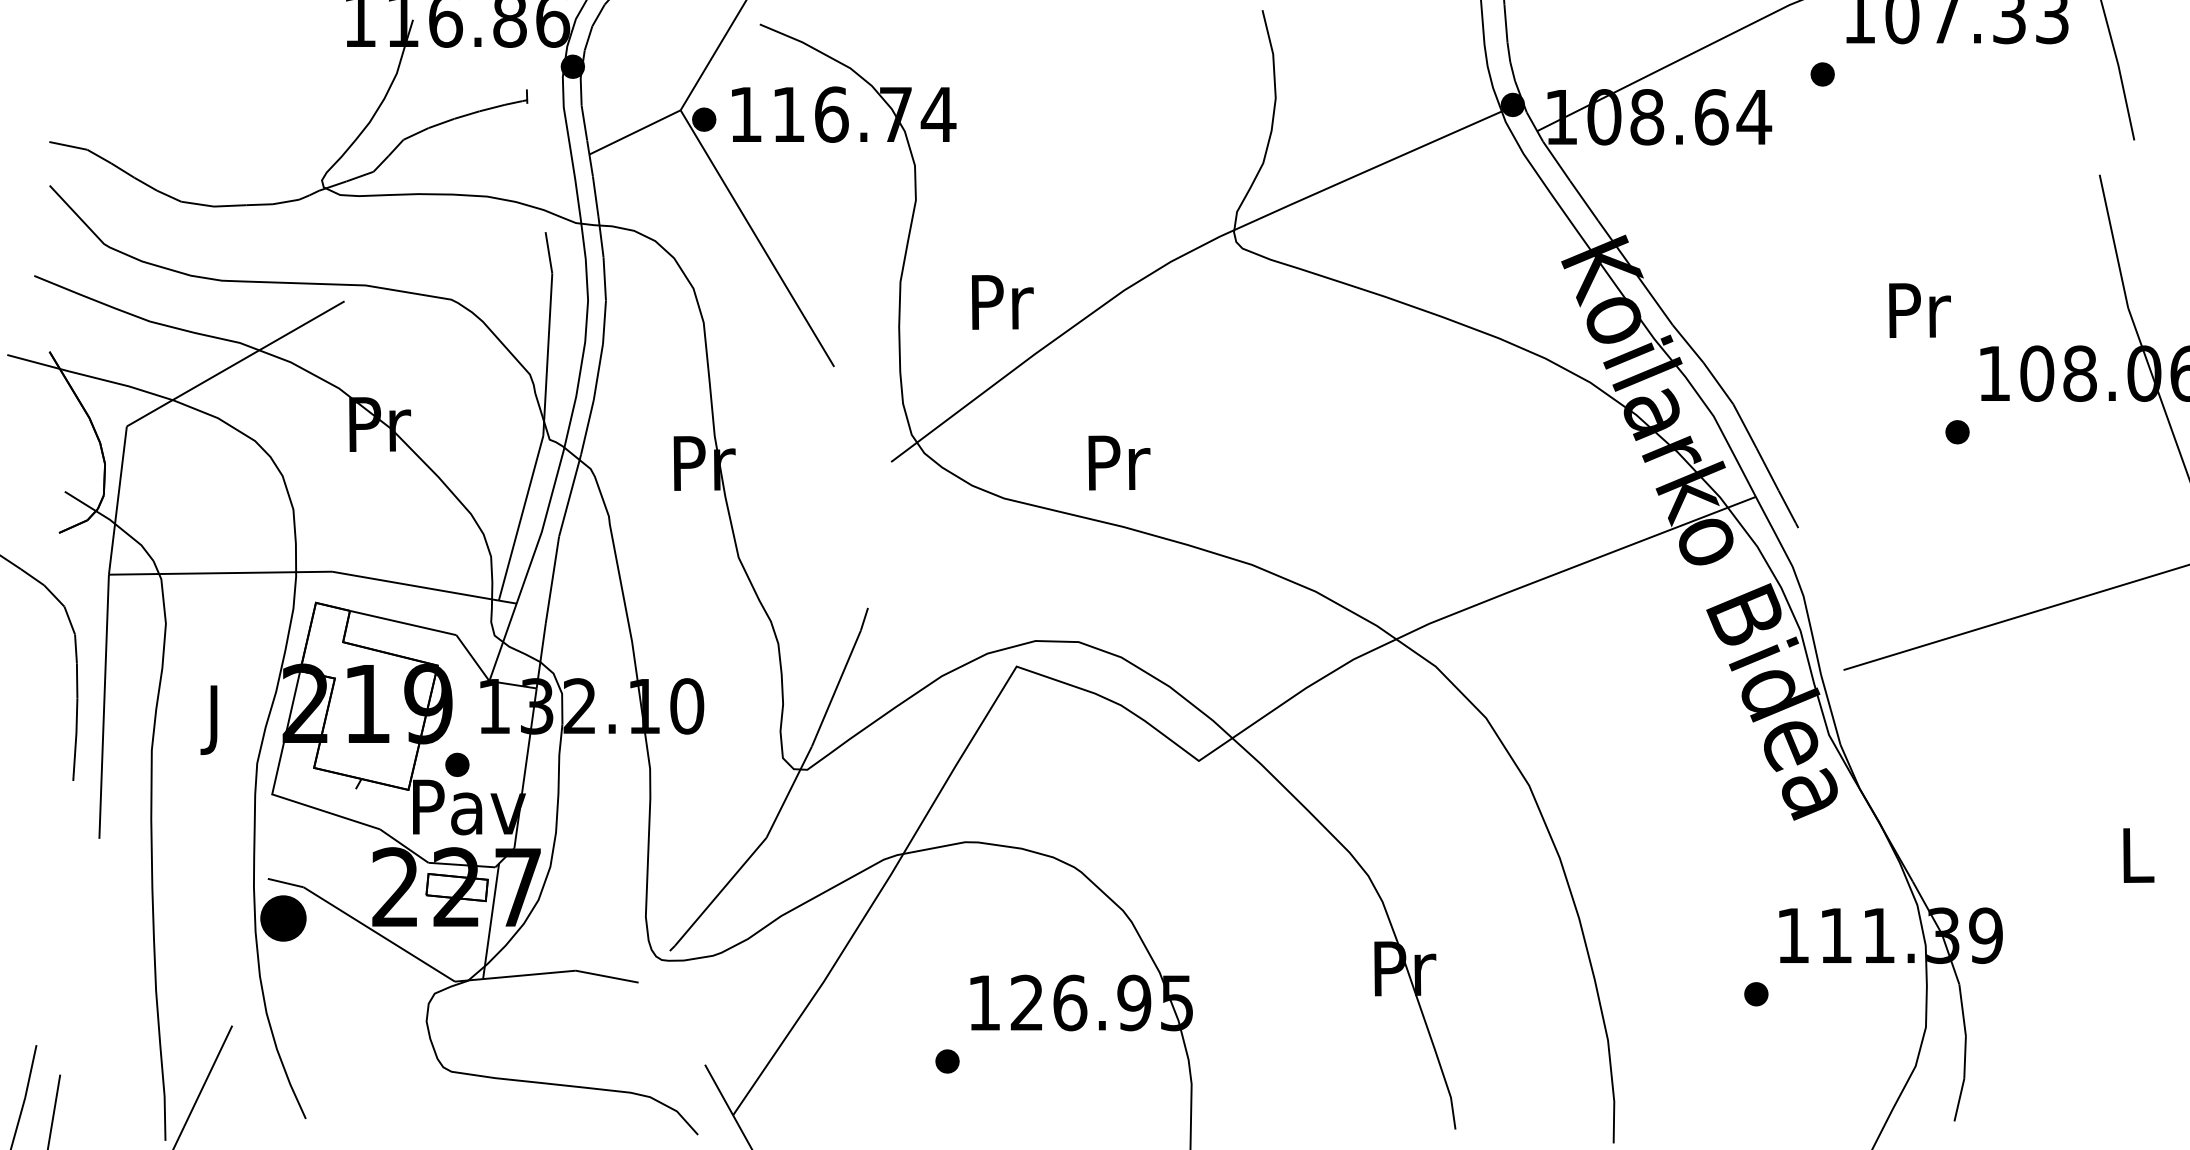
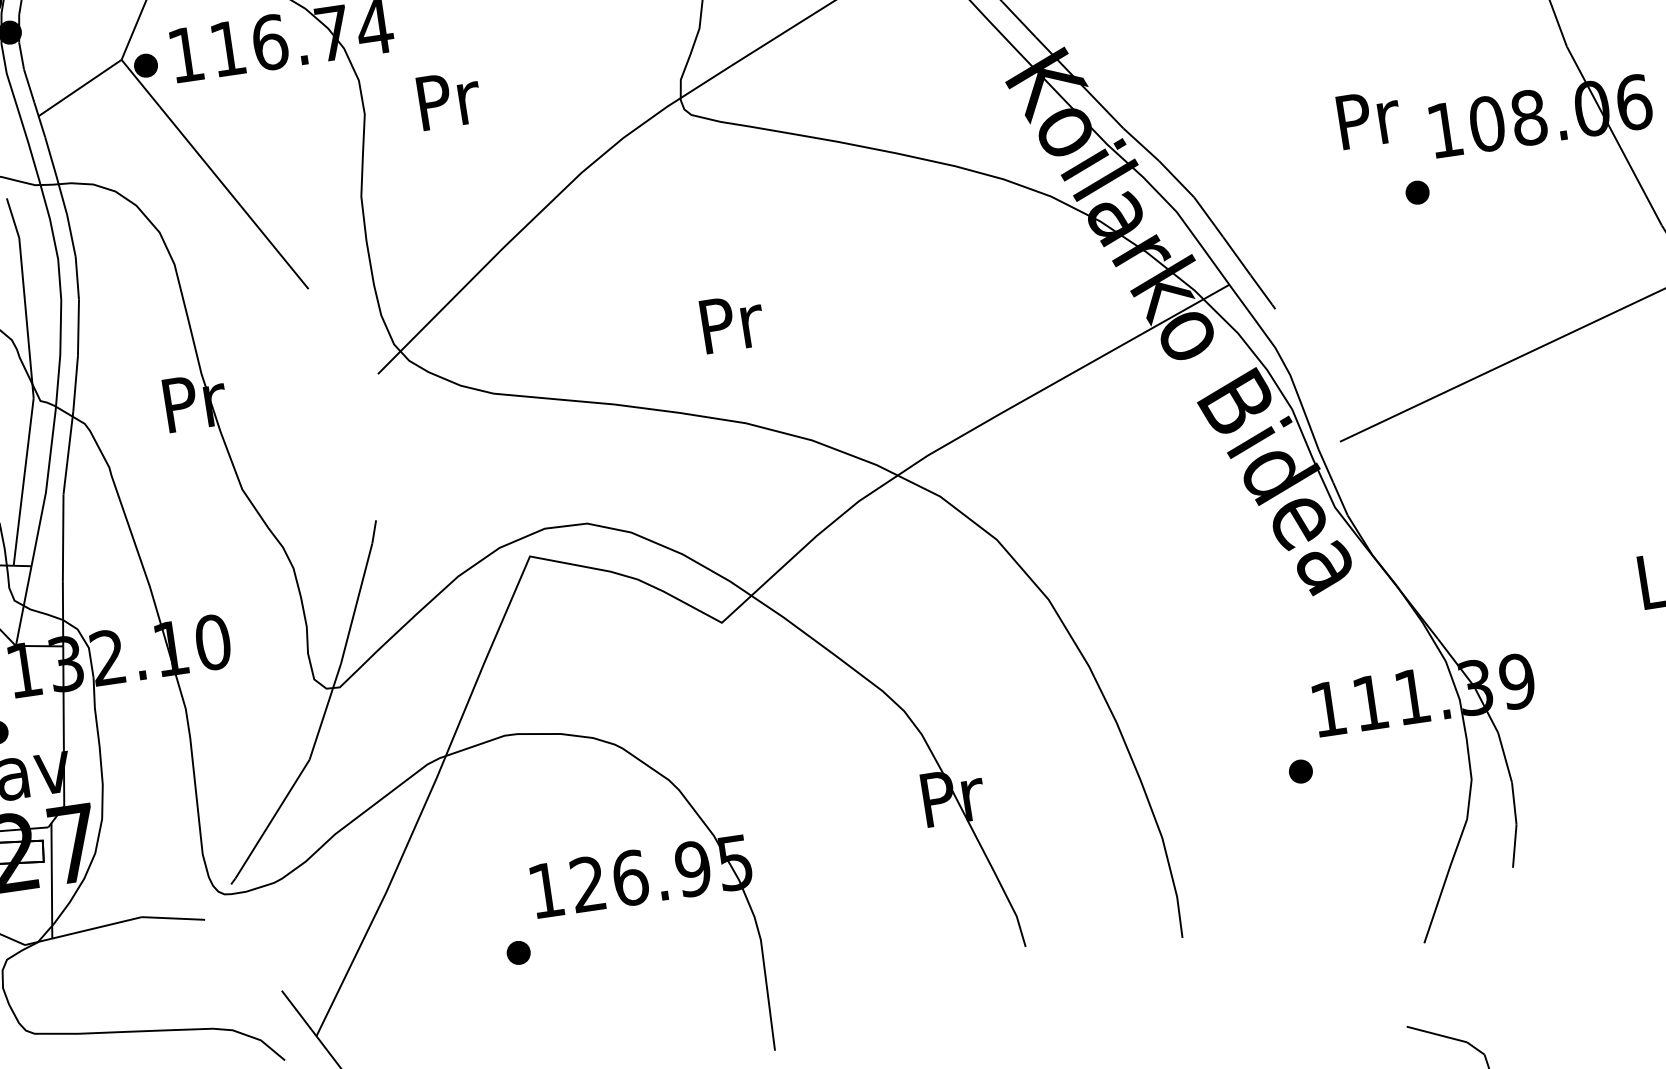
text: (1002, 302) -> (449, 100), moved
text: (1919, 310) -> (1368, 119), moved
text: (1119, 462) -> (732, 322), moved

